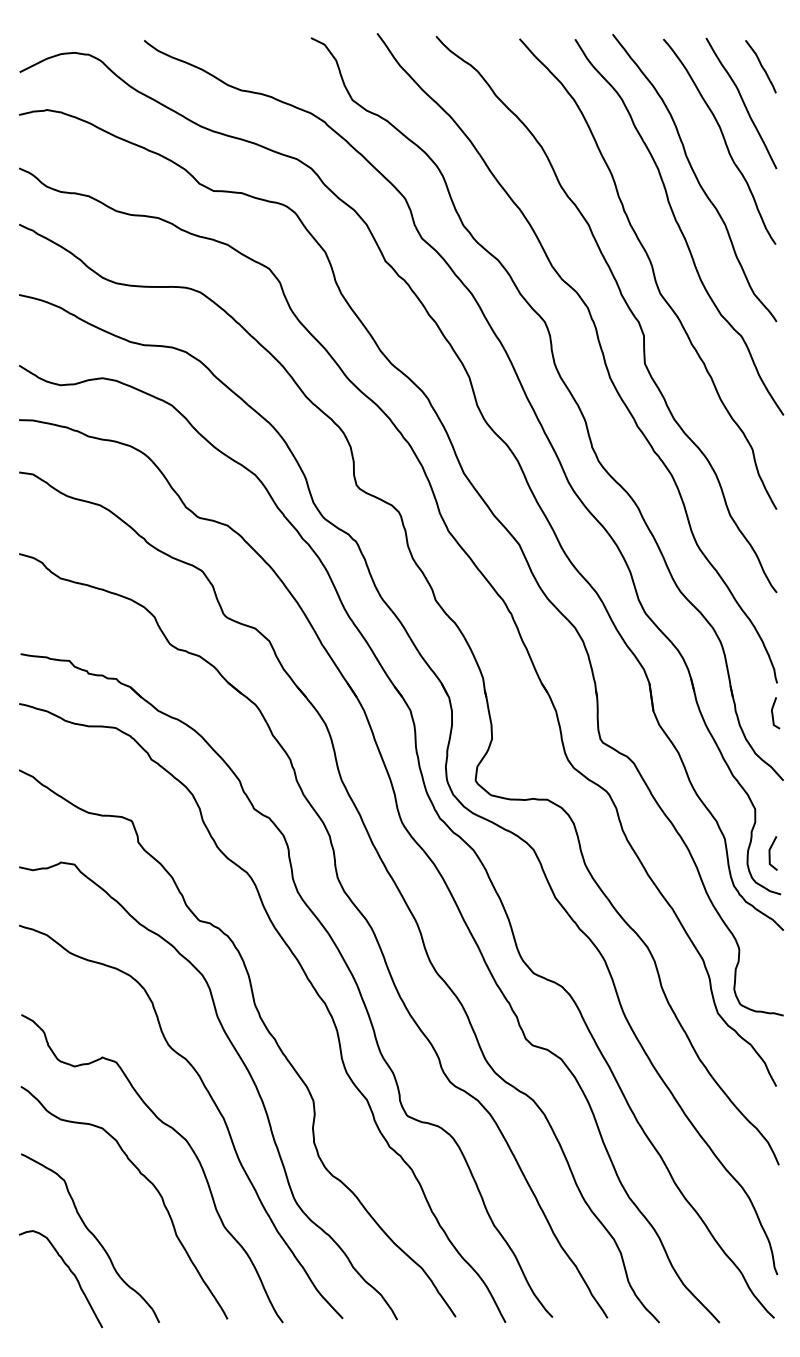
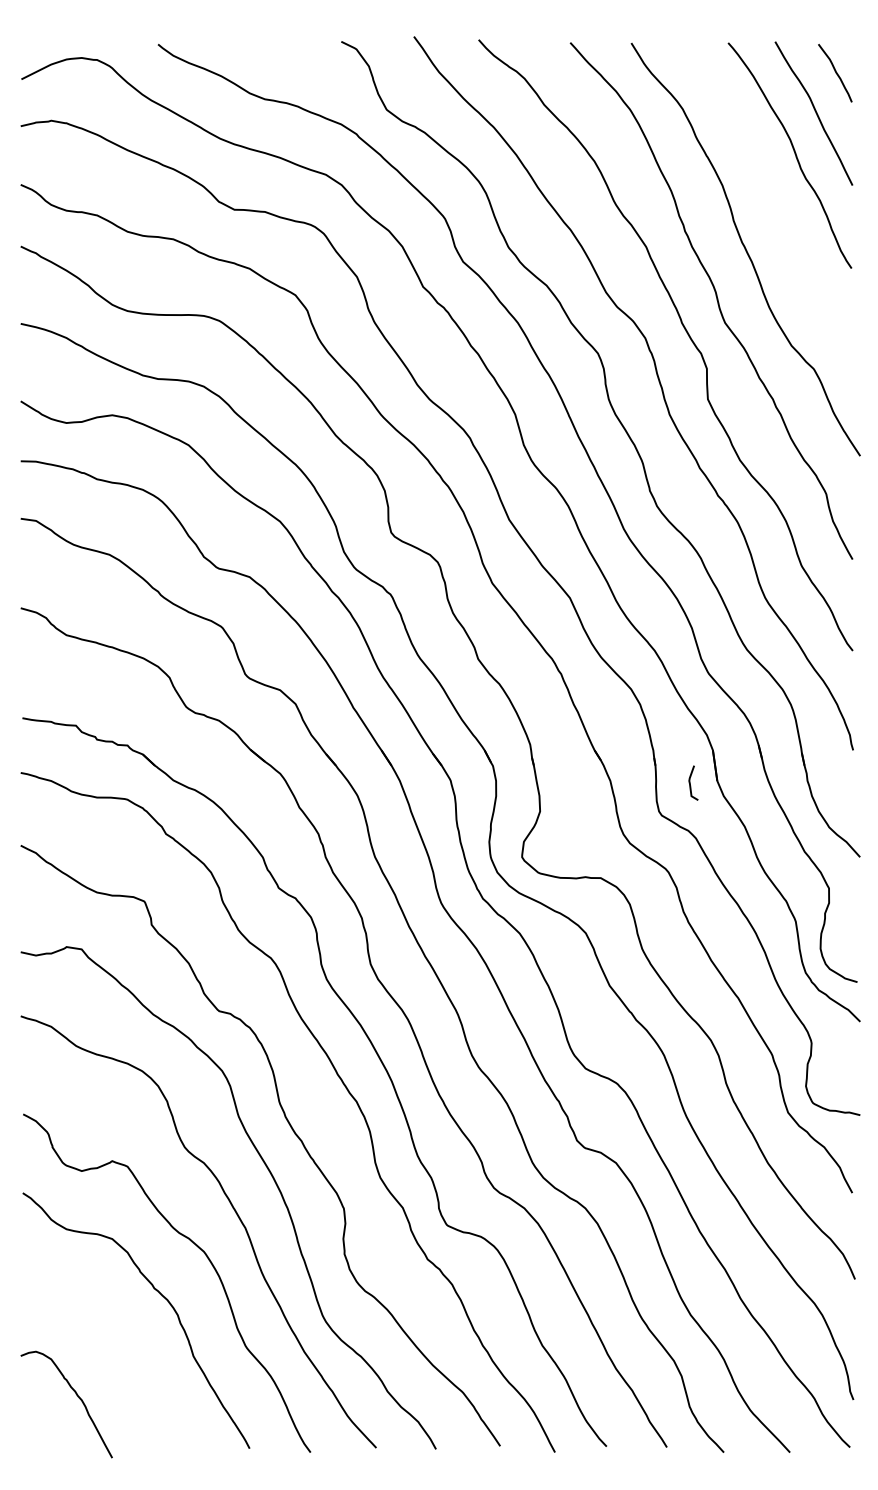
curve: (695, 178) -> (763, 195), removed
curve: (772, 712) -> (690, 782), moved
line: (770, 853) -> (845, 937), removed
curve: (92, 1235) -> (101, 1356), removed

